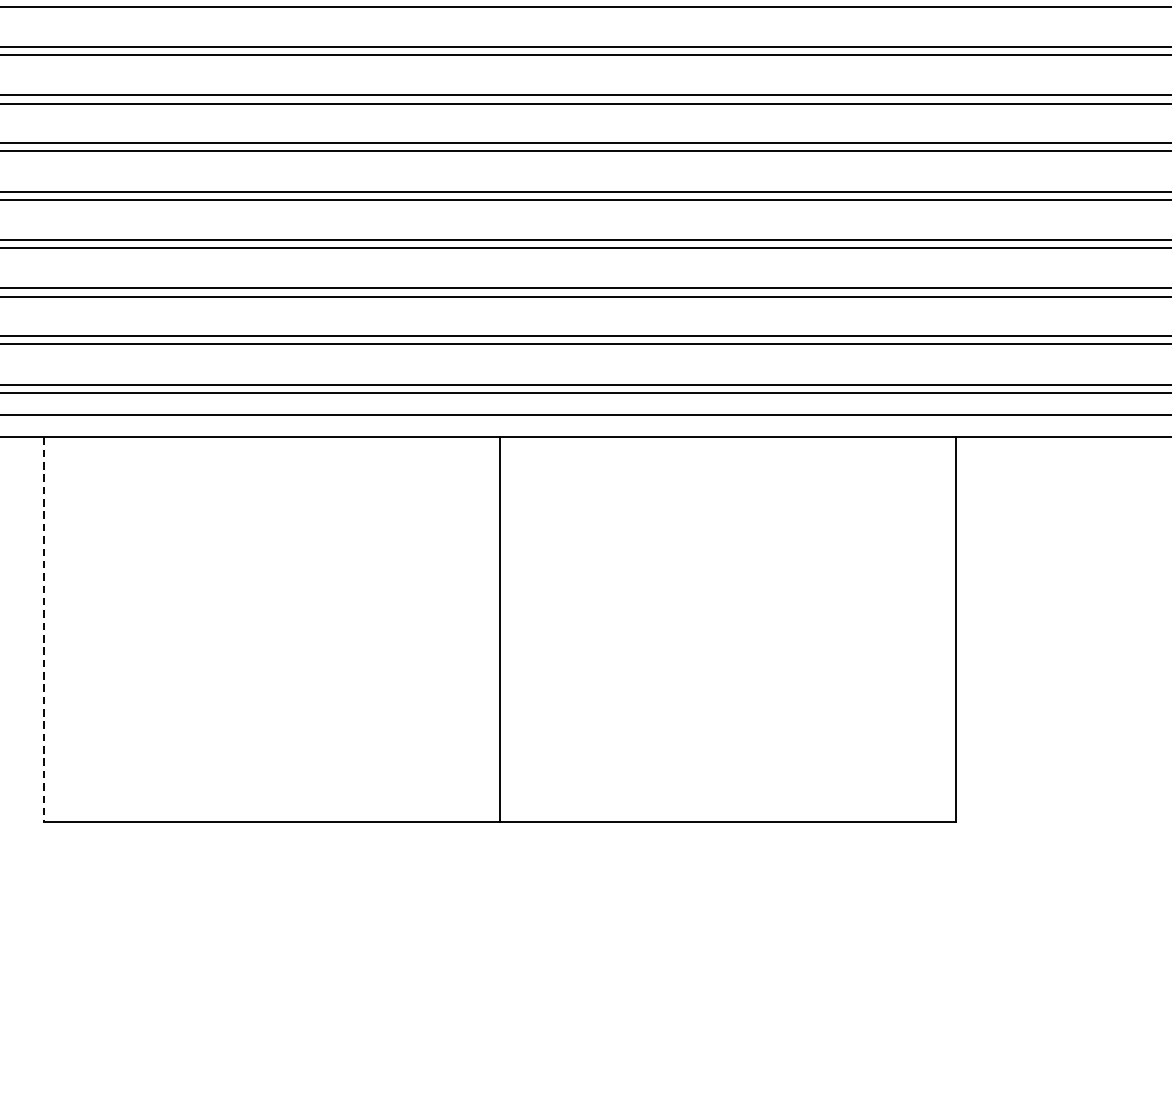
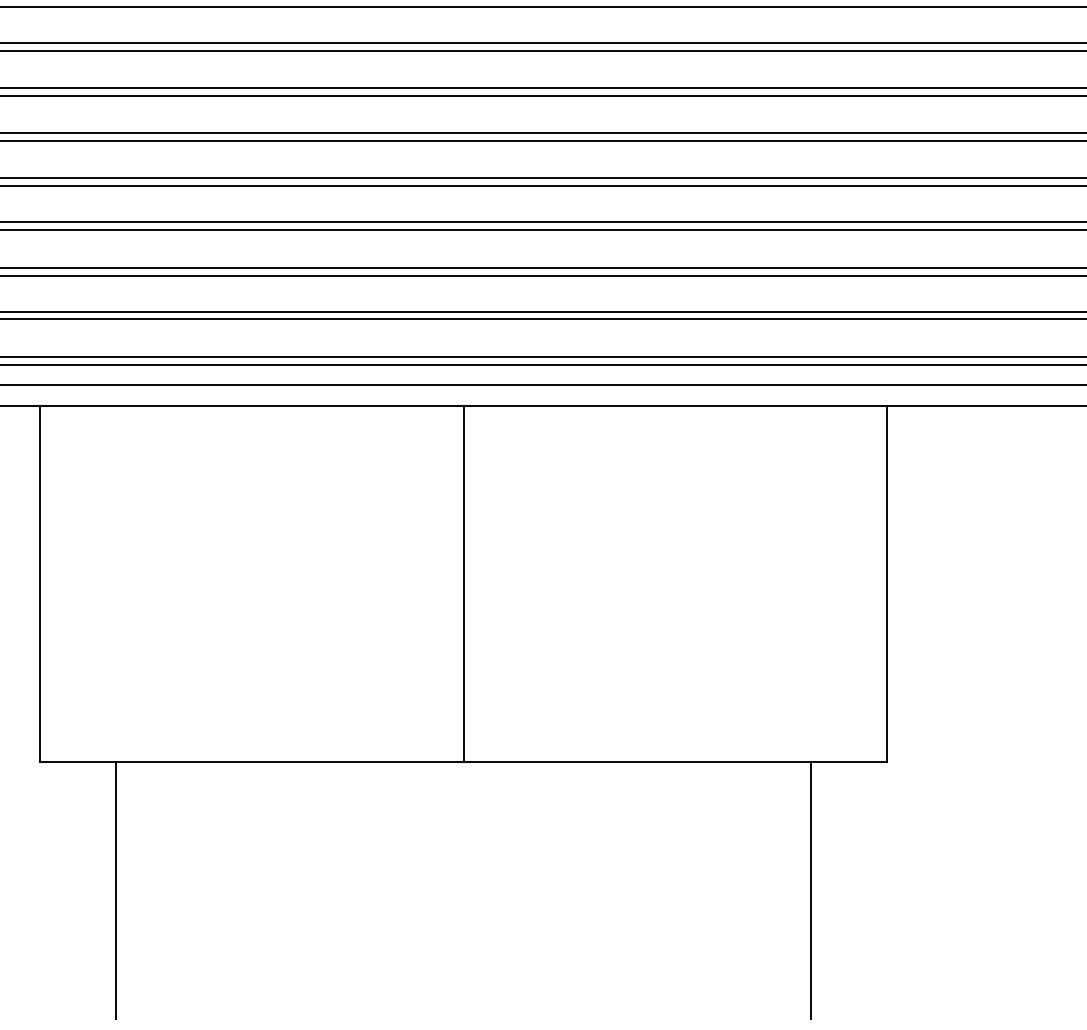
line: (43, 629) -> (40, 584), dashed -> solid
line: (125, 959) -> (116, 890), added
line: (874, 959) -> (811, 890), added

